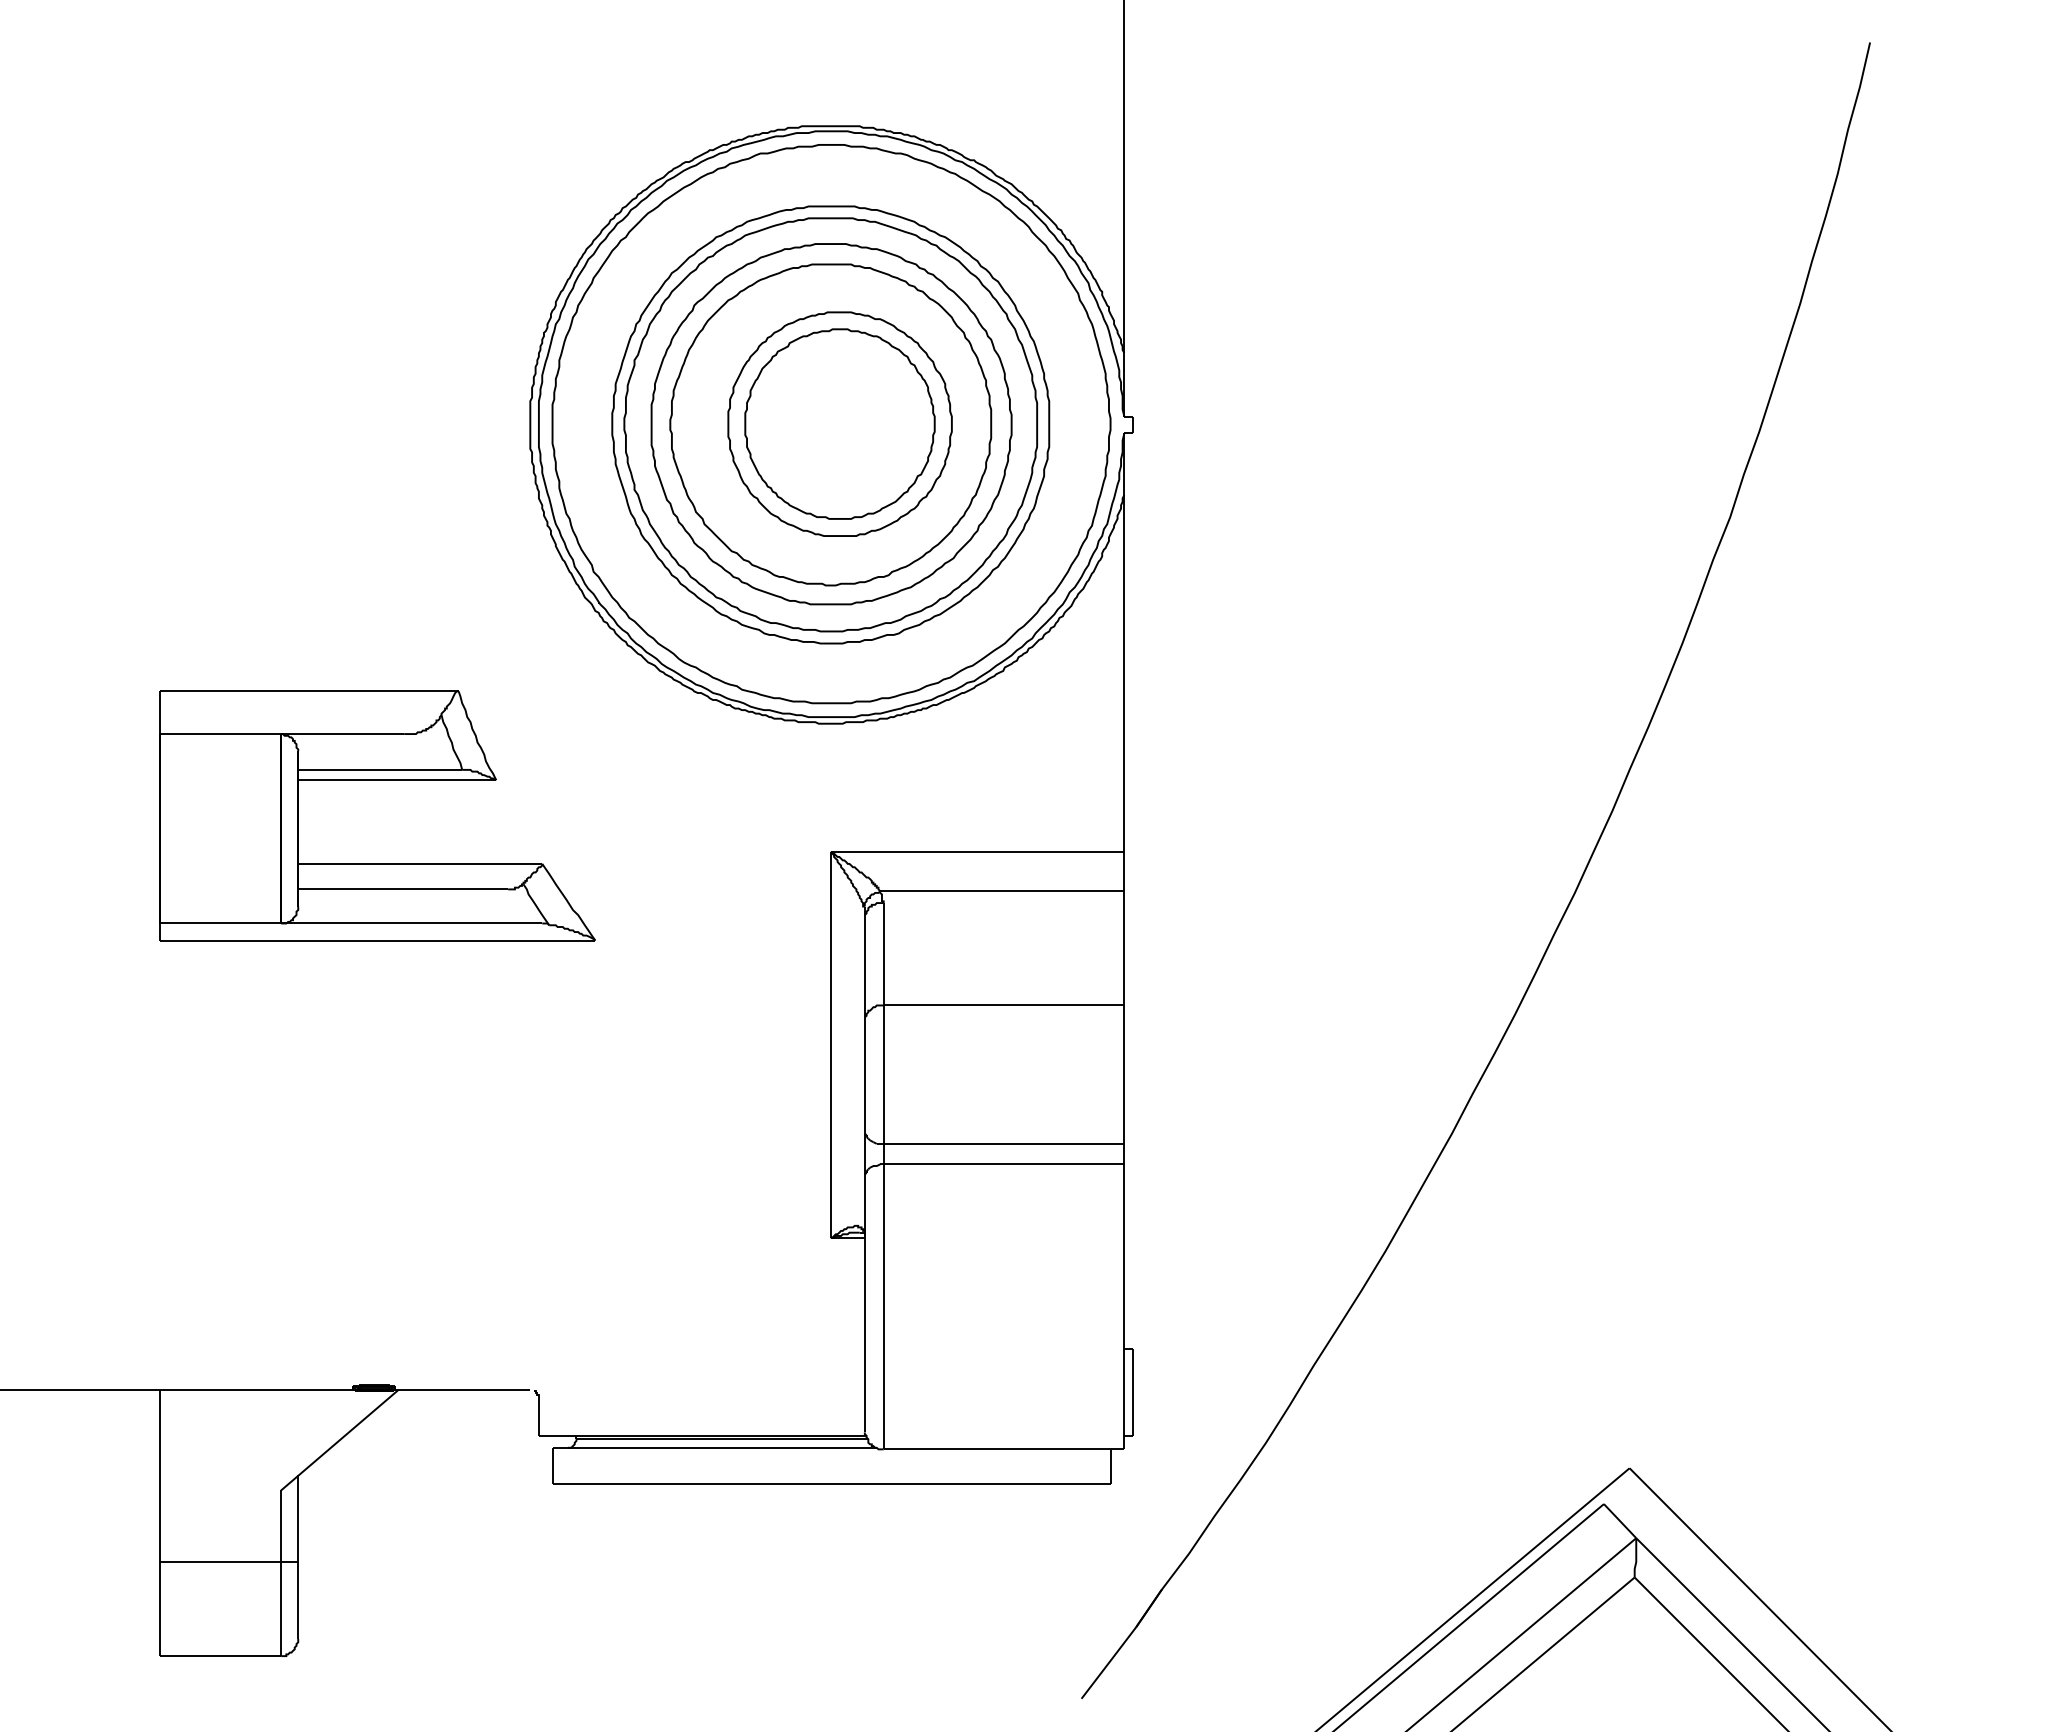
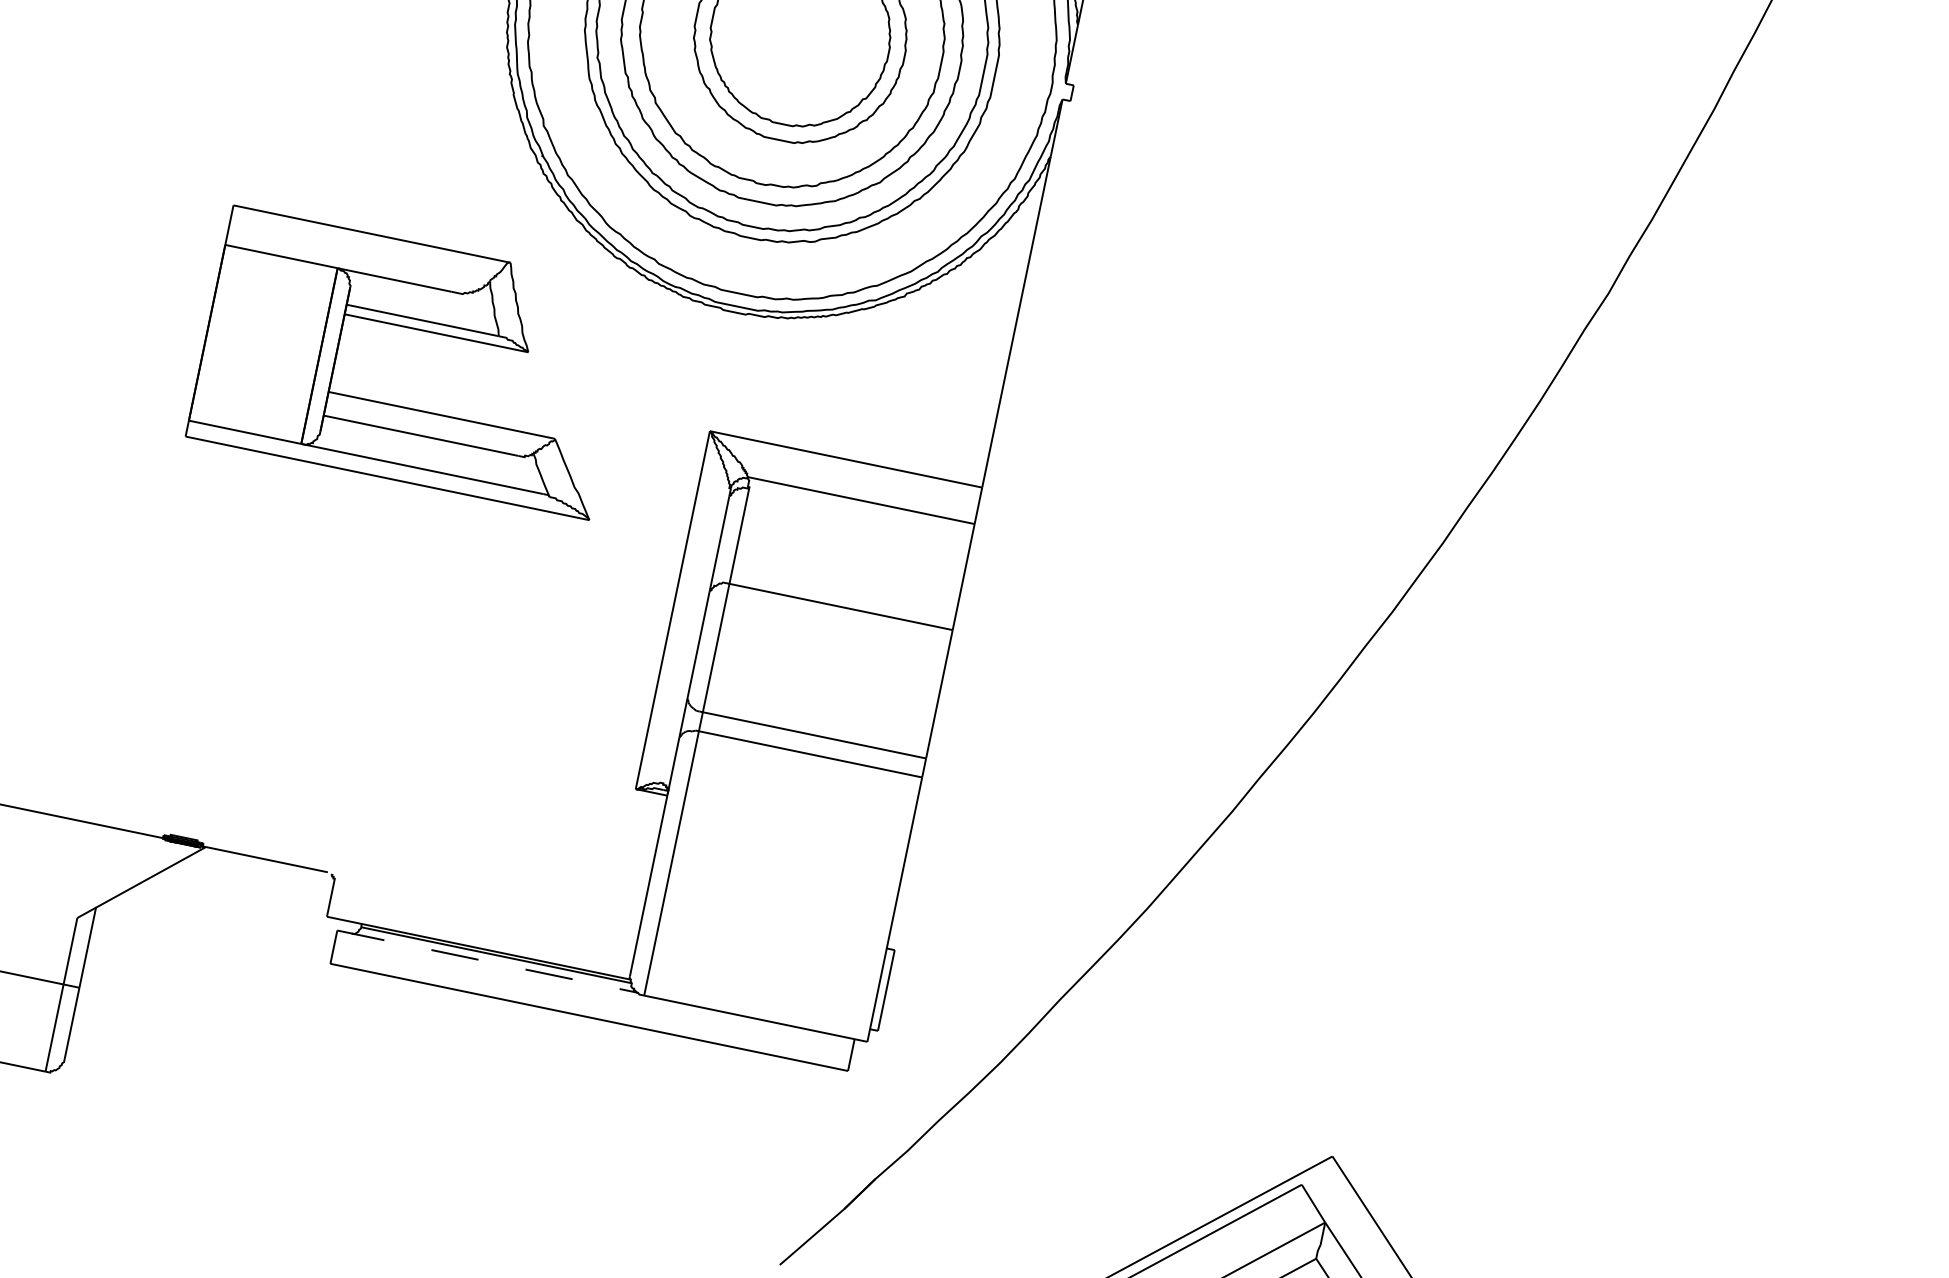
part: (377, 780) -> (418, 329), moved
line: (715, 1447) -> (488, 961), solid -> dashed

